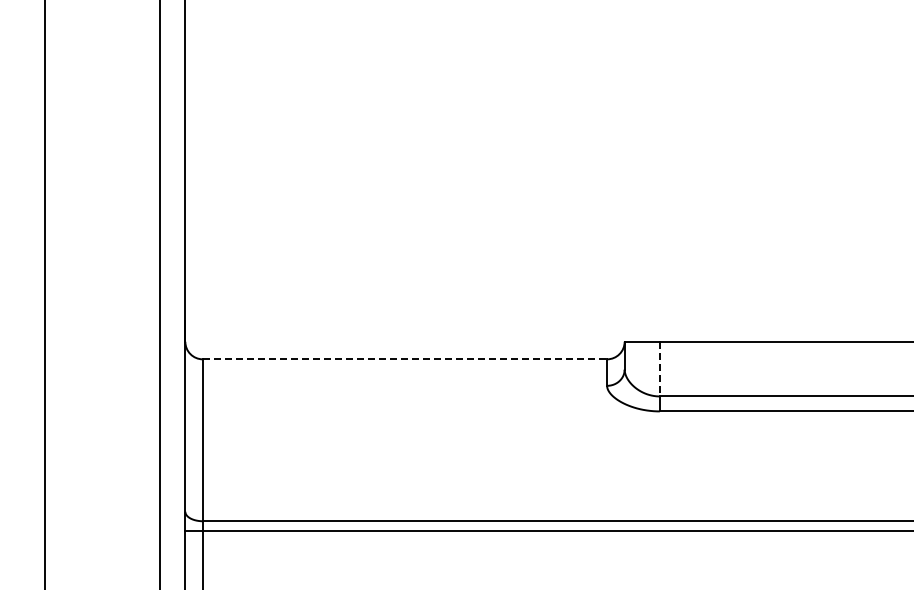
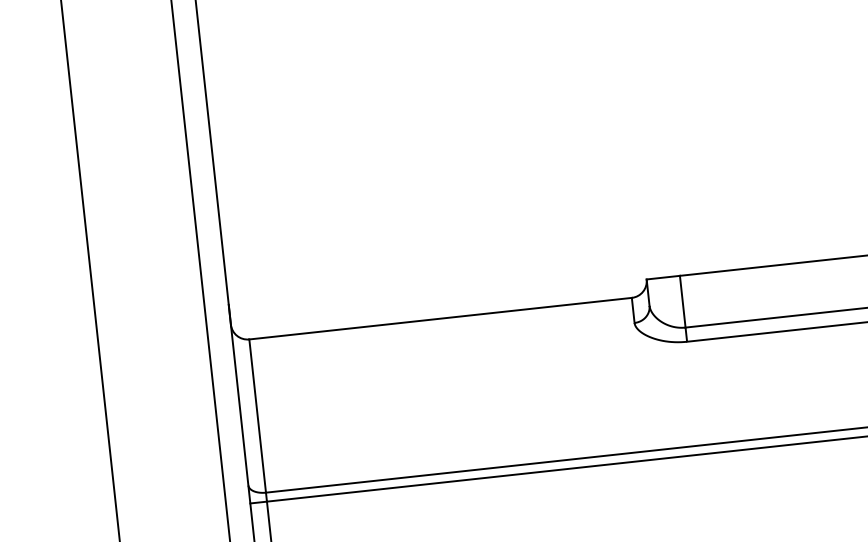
line: (405, 359) -> (441, 318), dashed -> solid
line: (659, 369) -> (682, 302), dashed -> solid

